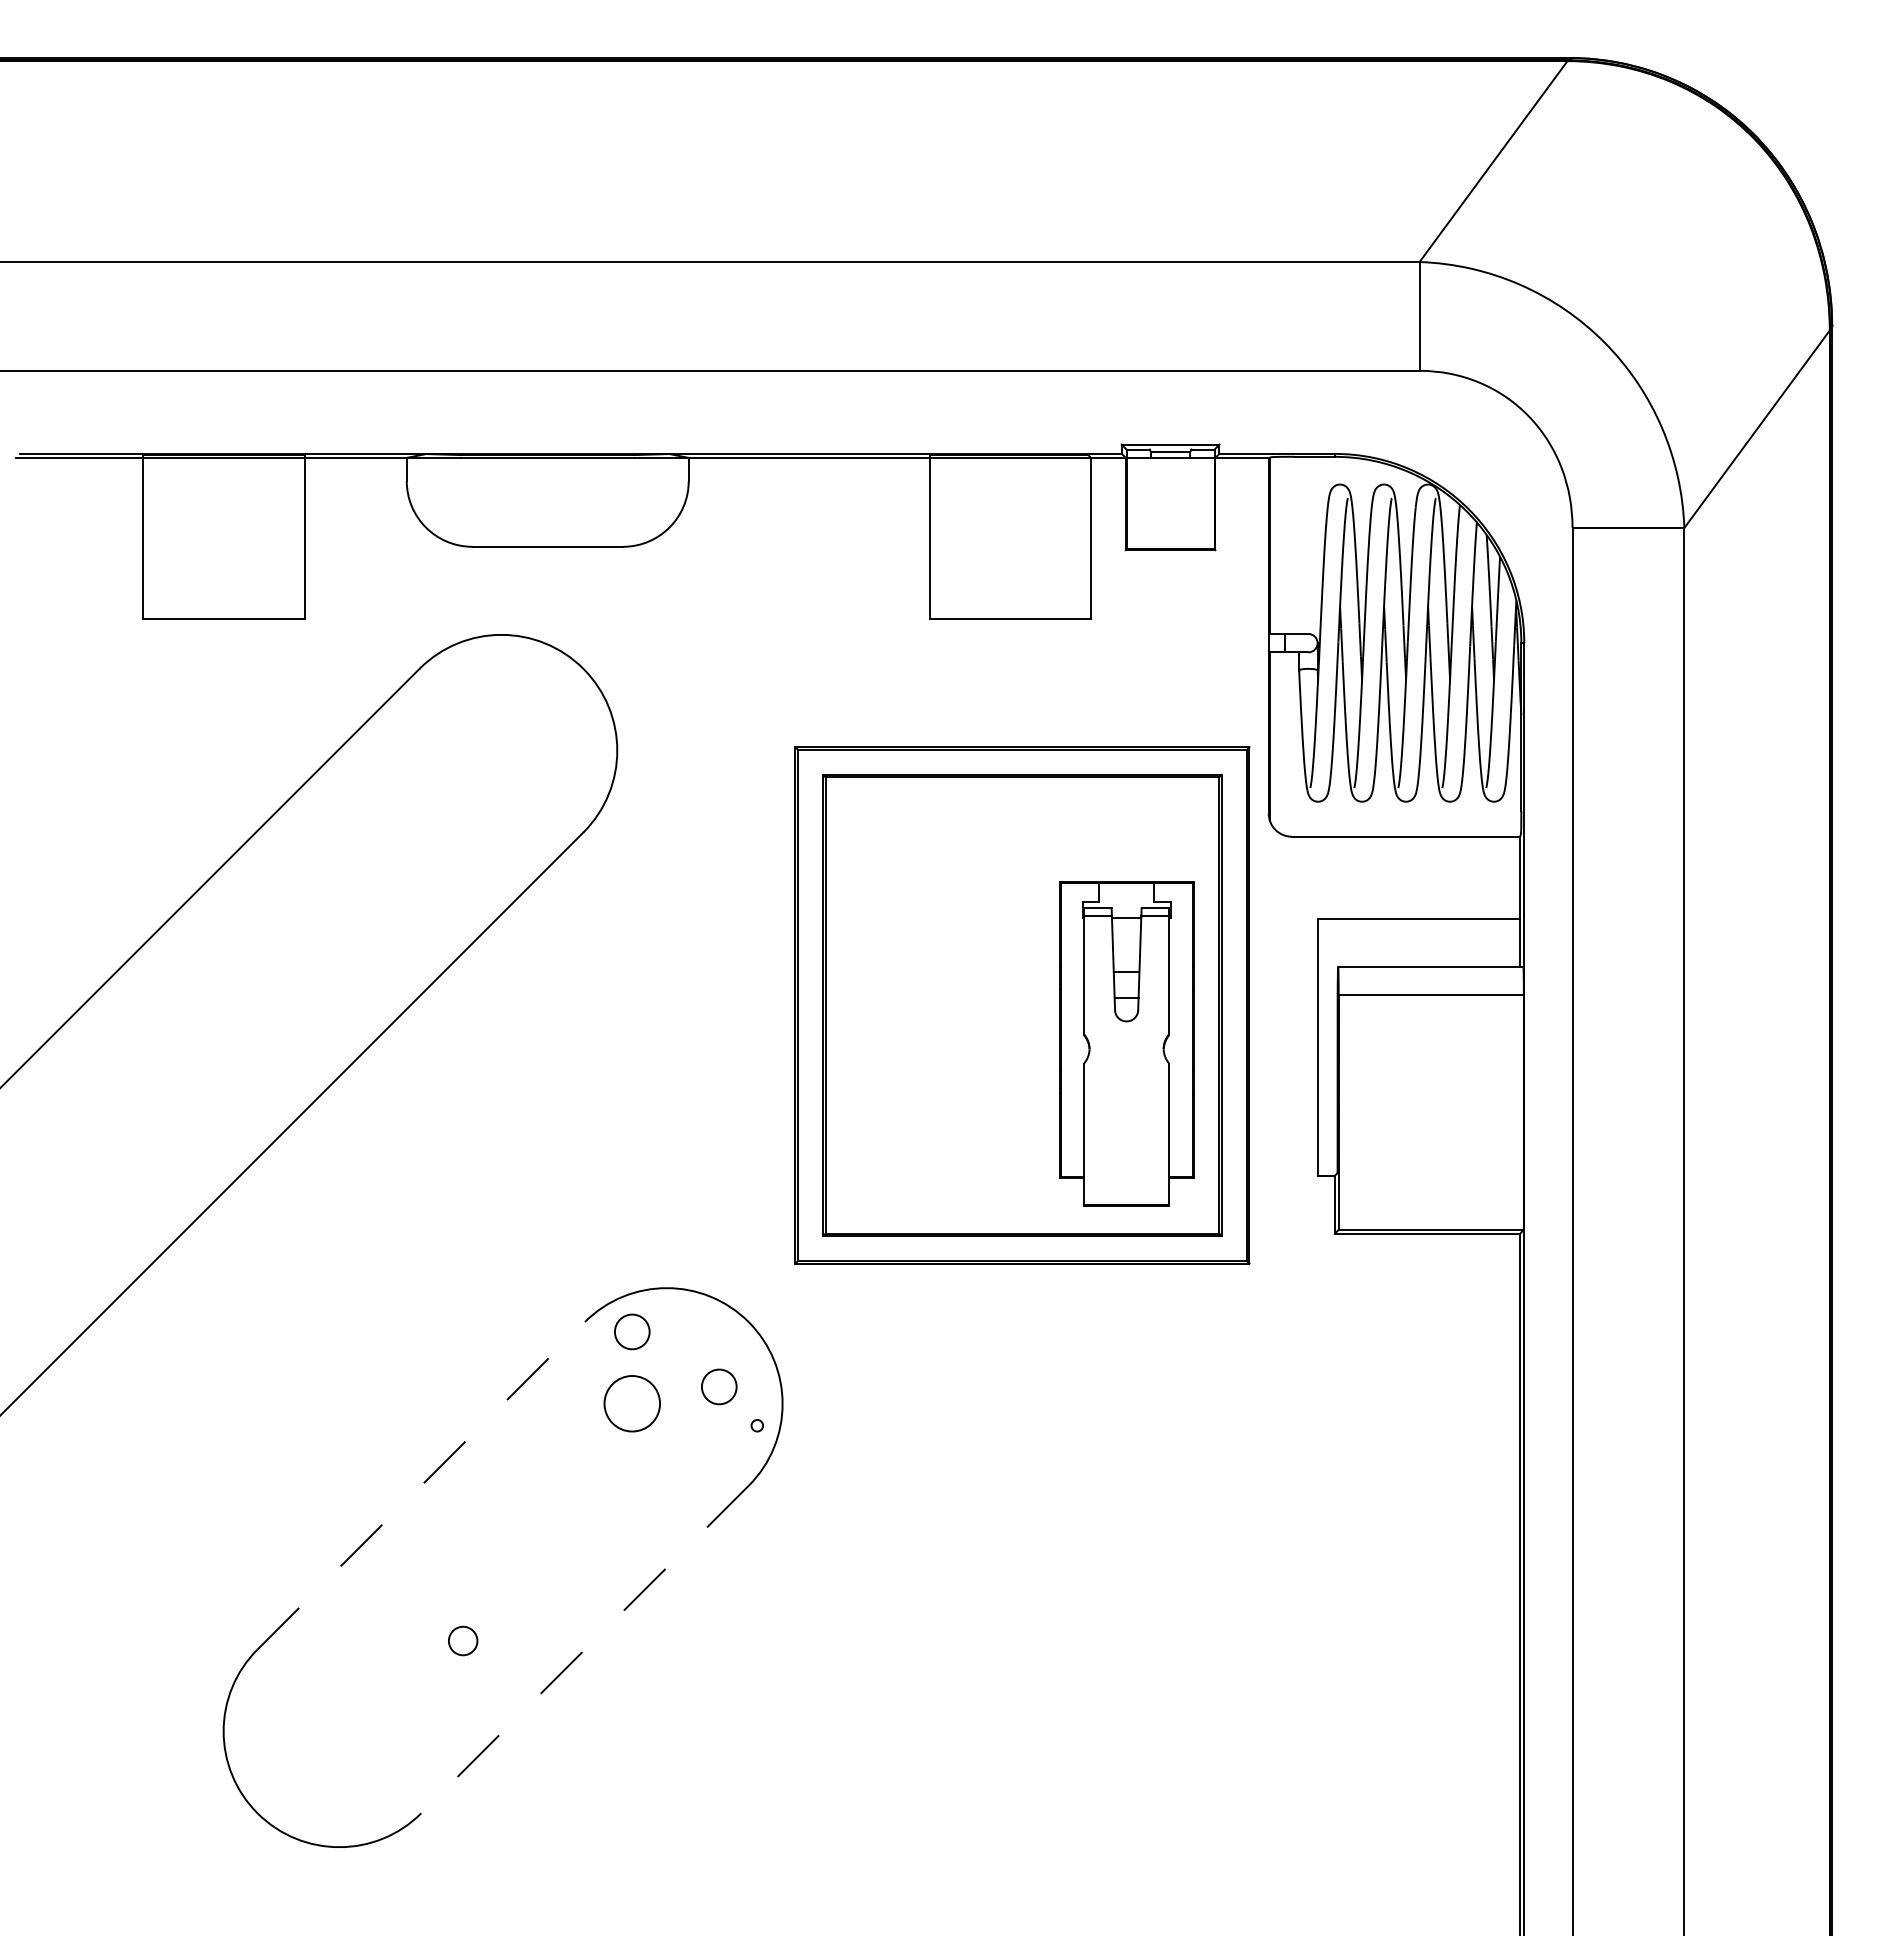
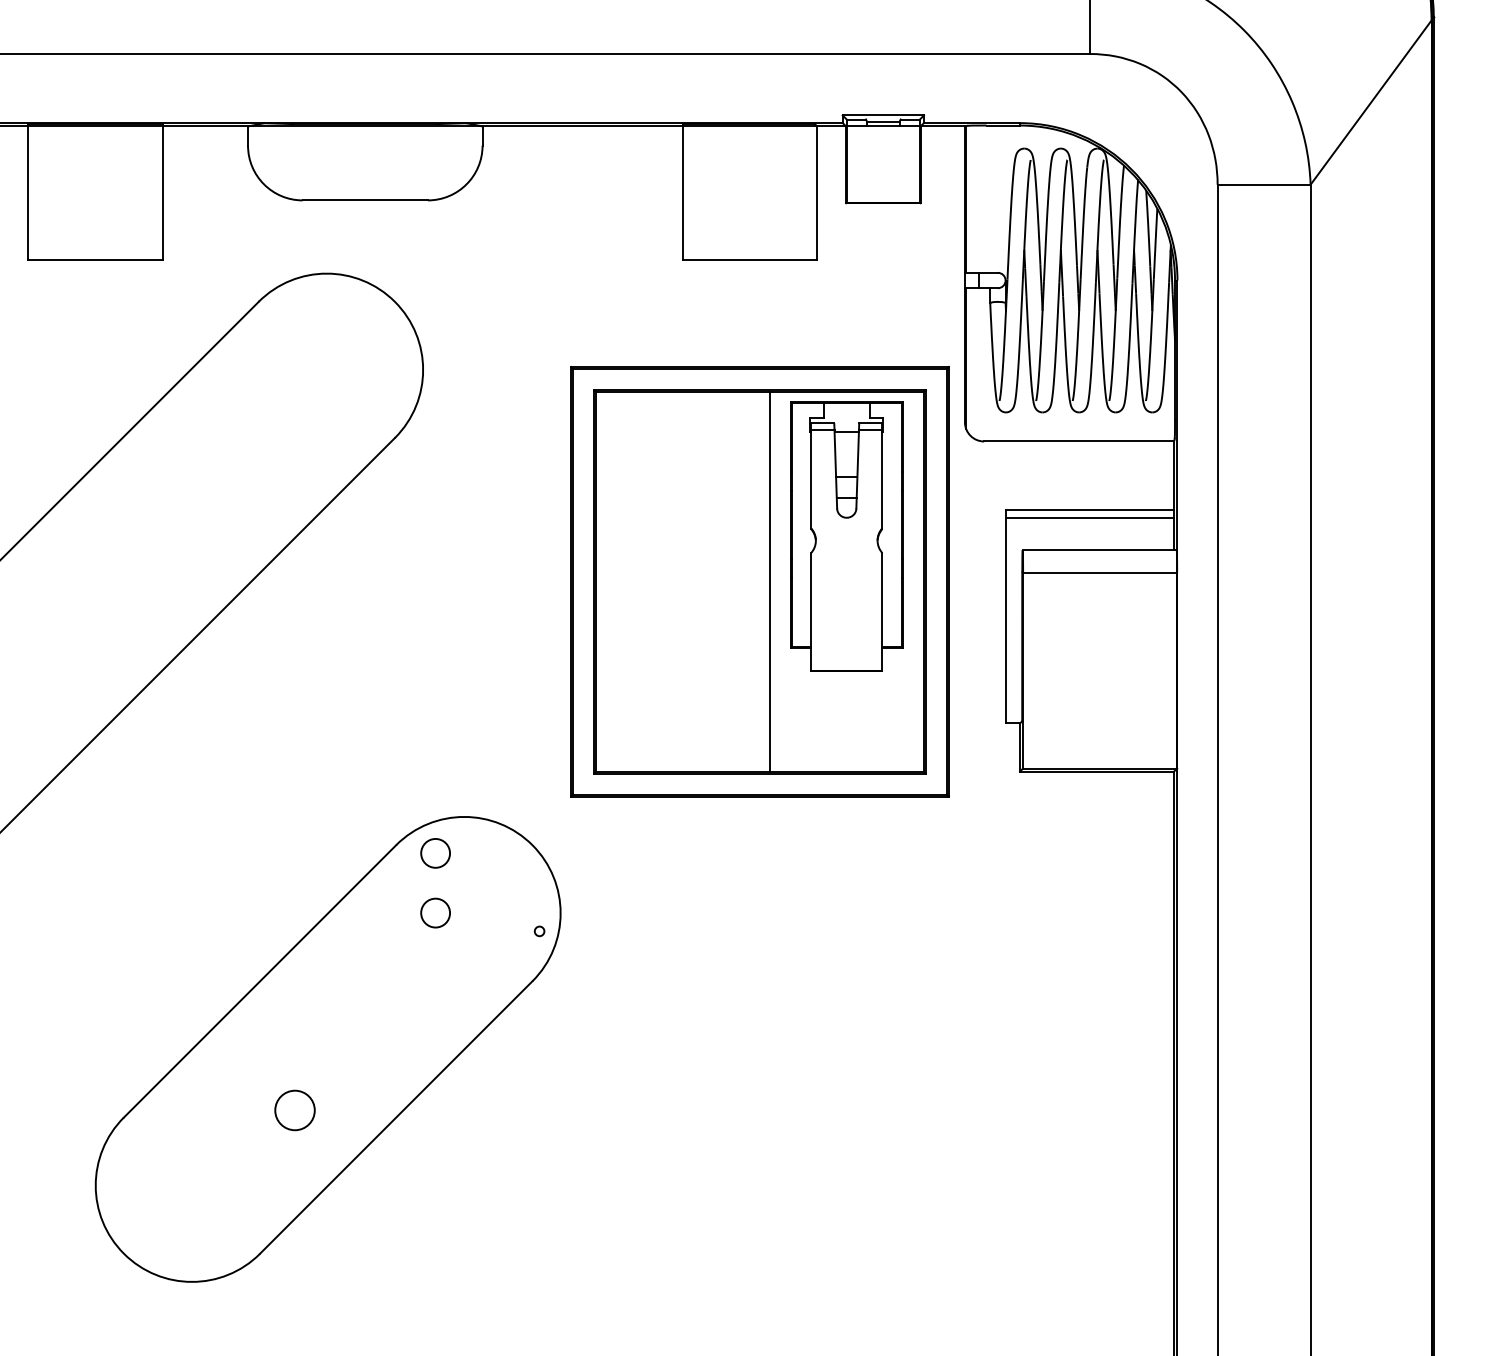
line: (1418, 929) -> (1089, 518), added
line: (1034, 1005) -> (770, 581), added
part: (1126, 1043) -> (846, 536), moved
circle: (719, 1386) -> (508, 898), removed
circle: (631, 1403) -> (434, 912), size x0.62
line: (421, 1485) -> (260, 981), dashed -> solid
circle: (462, 1640) -> (294, 1110), size x1.67
line: (584, 1649) -> (395, 1117), dashed -> solid

